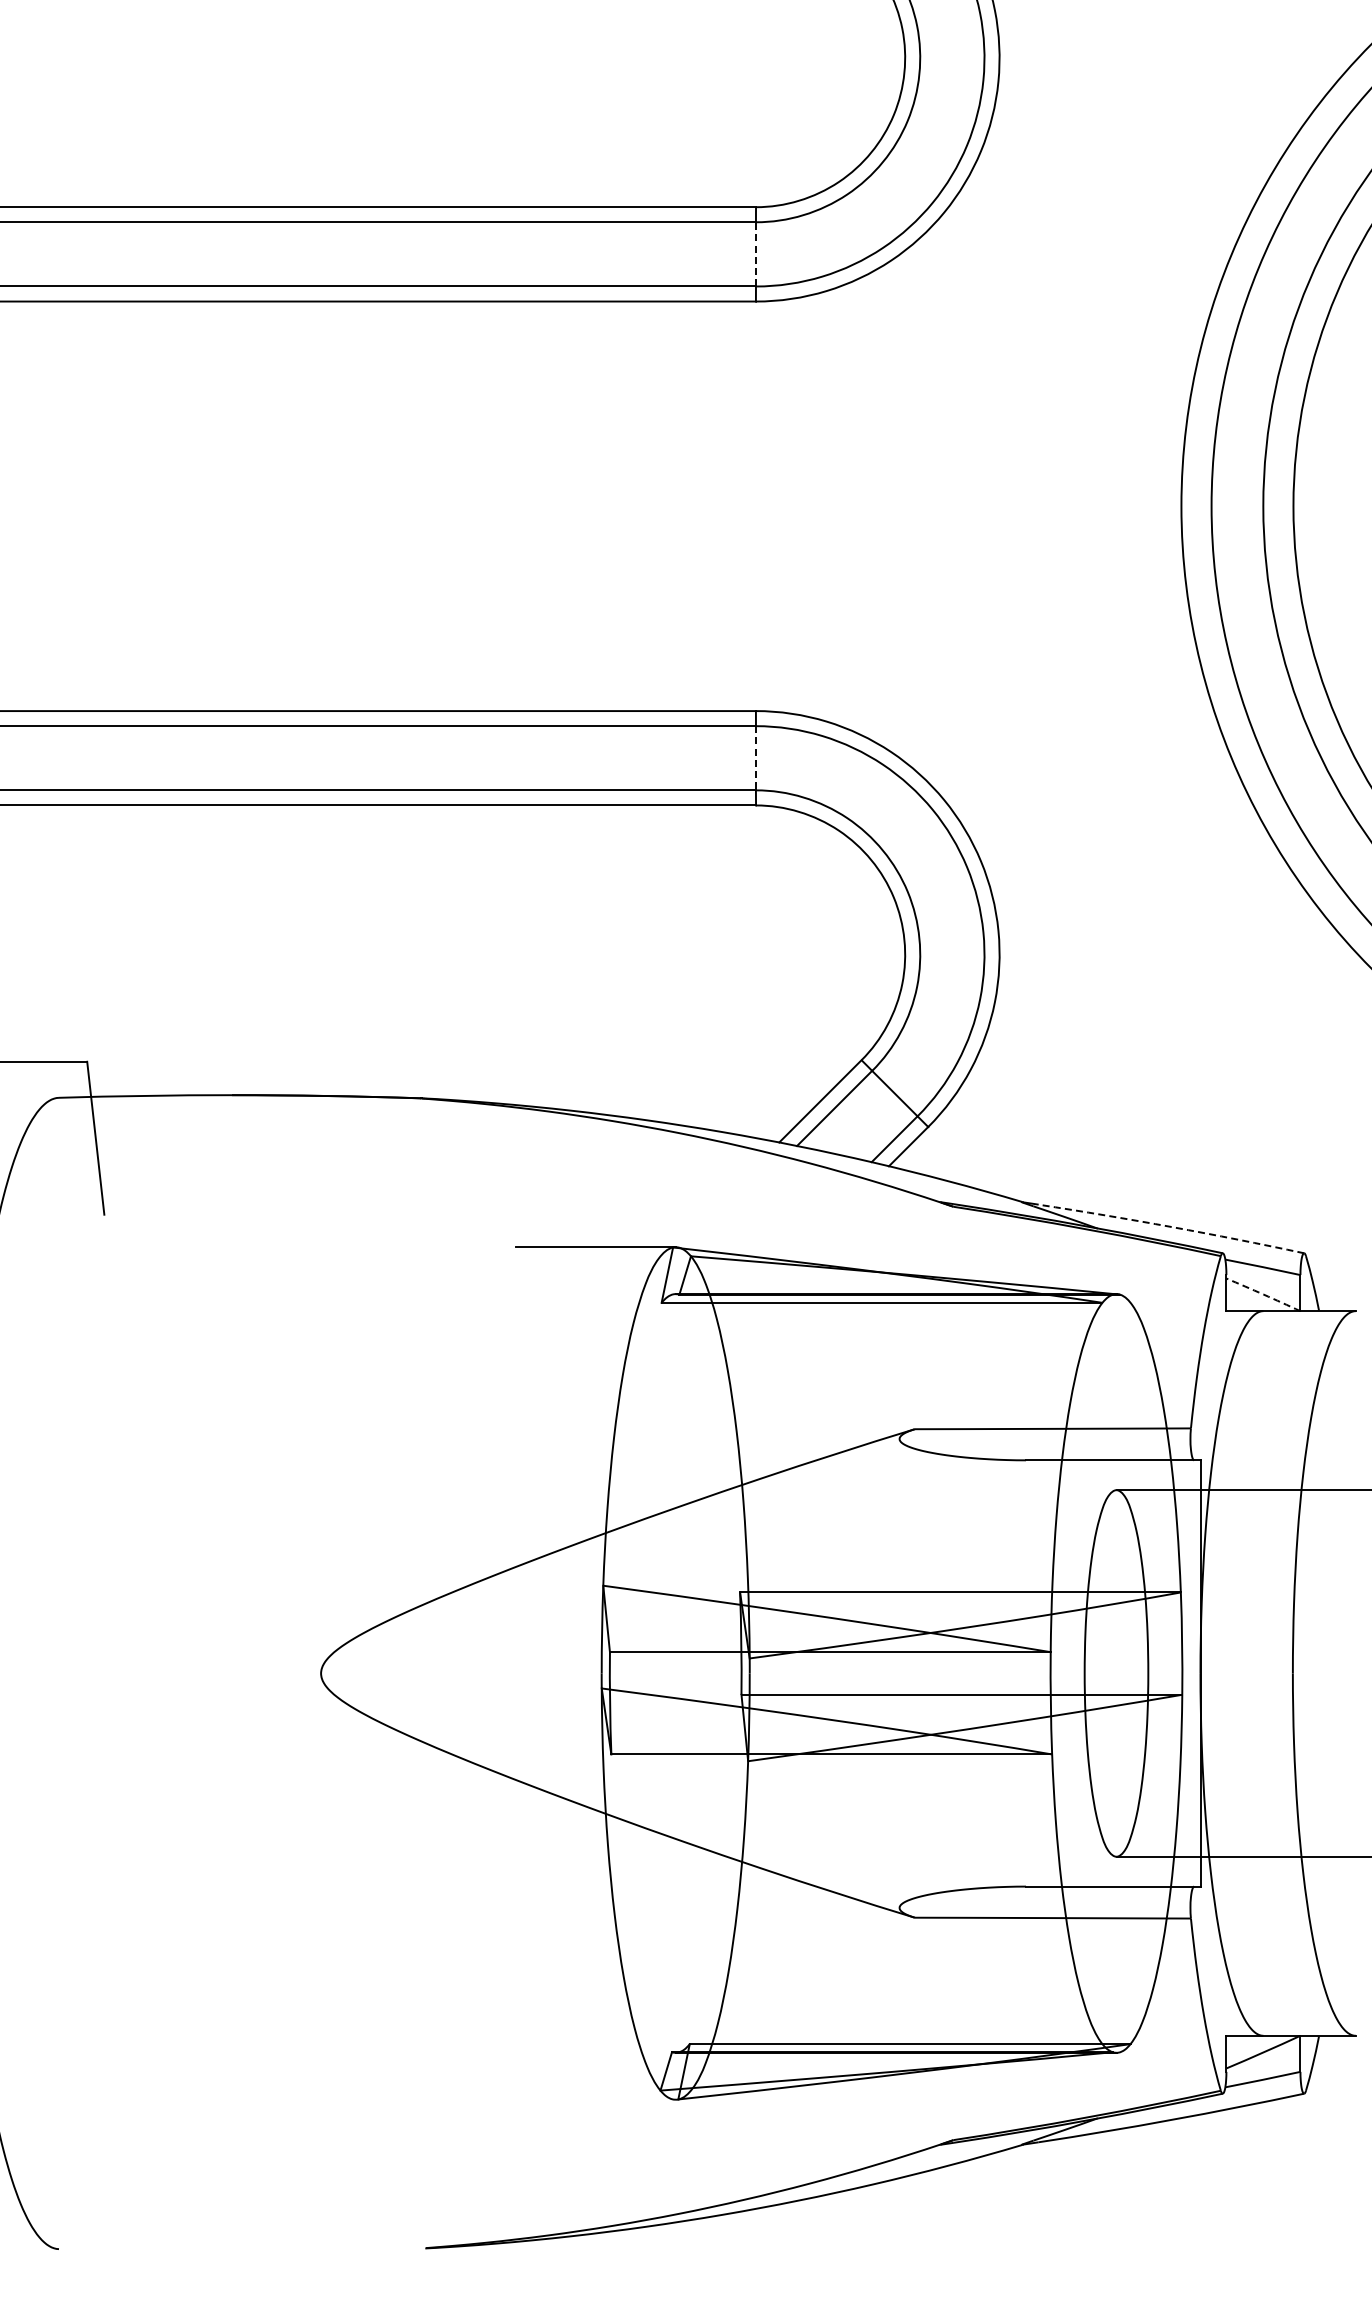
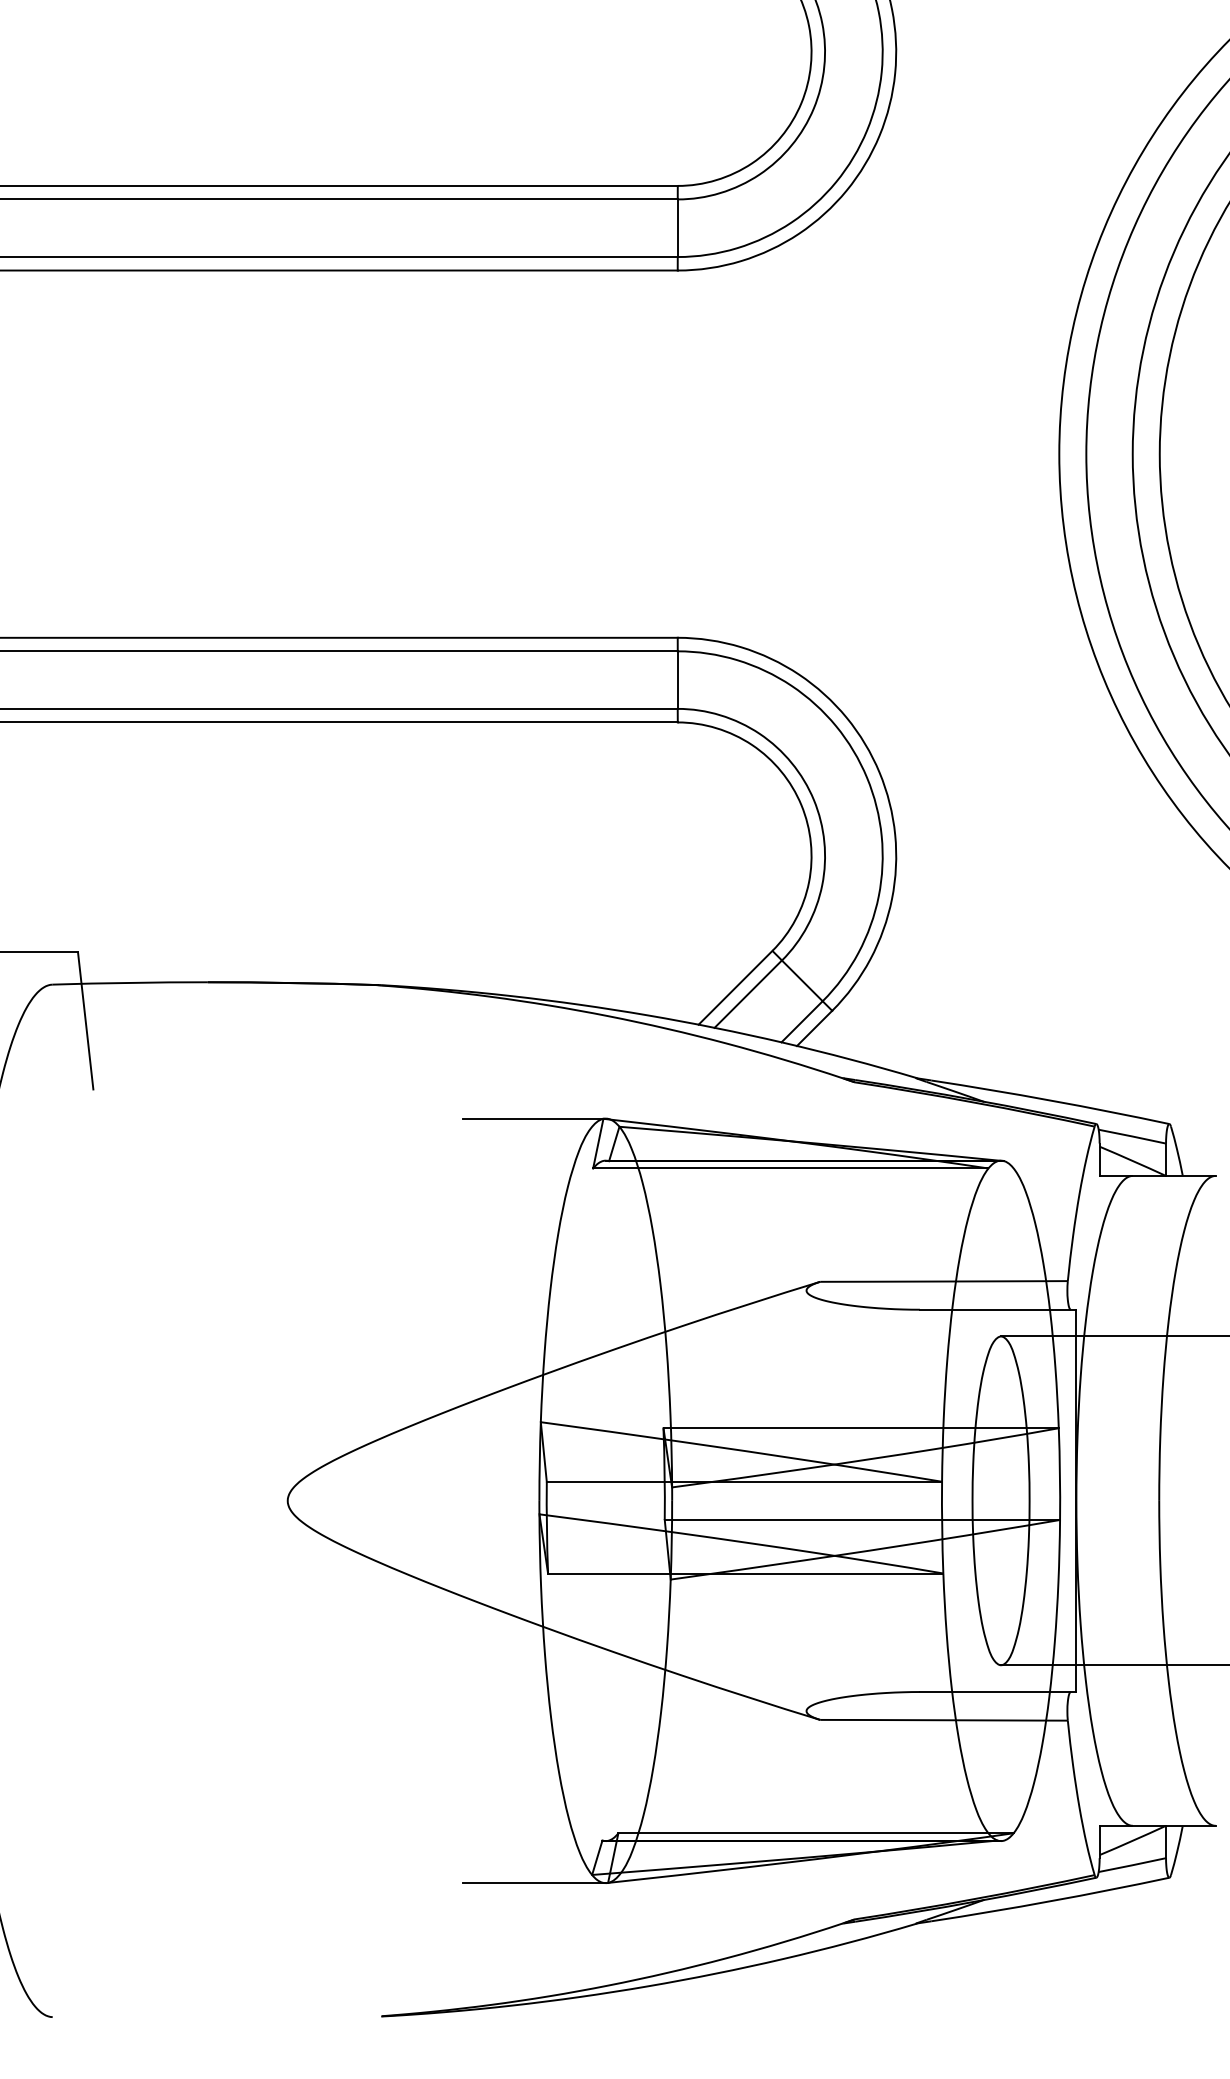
line: (755, 253) -> (677, 227), dashed -> solid
line: (755, 758) -> (677, 680), dashed -> solid
arc: (1171, 1227) -> (1050, 1100), dashed -> solid
arc: (1263, 1294) -> (1132, 1161), dashed -> solid
line: (595, 2099) -> (533, 1882), added

